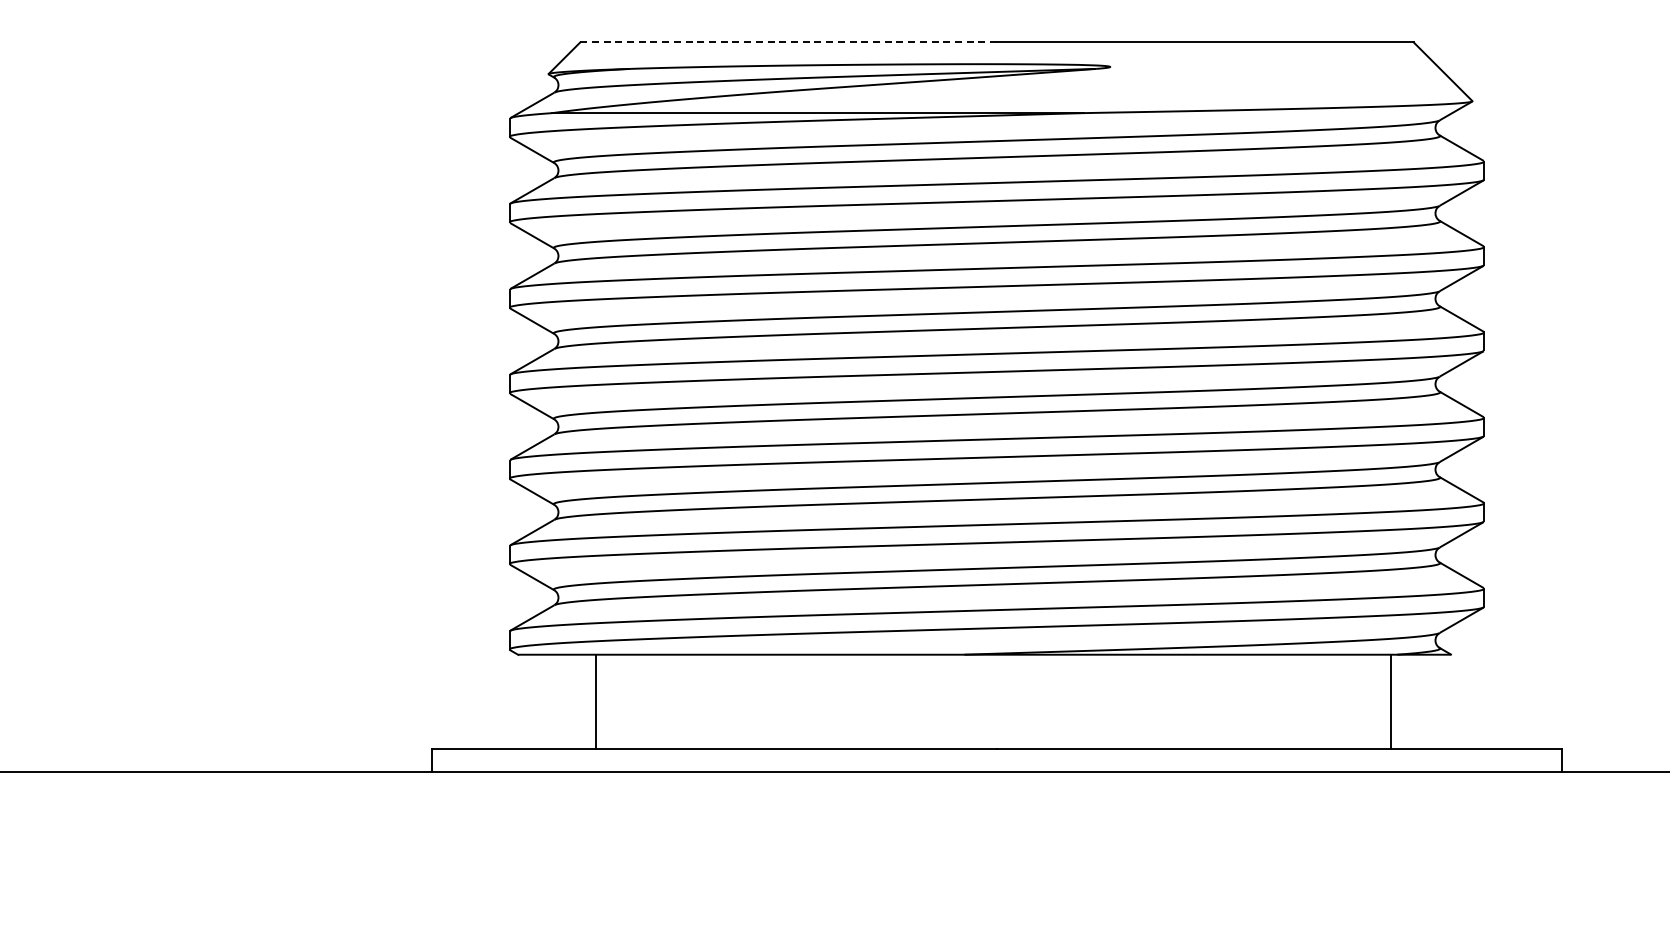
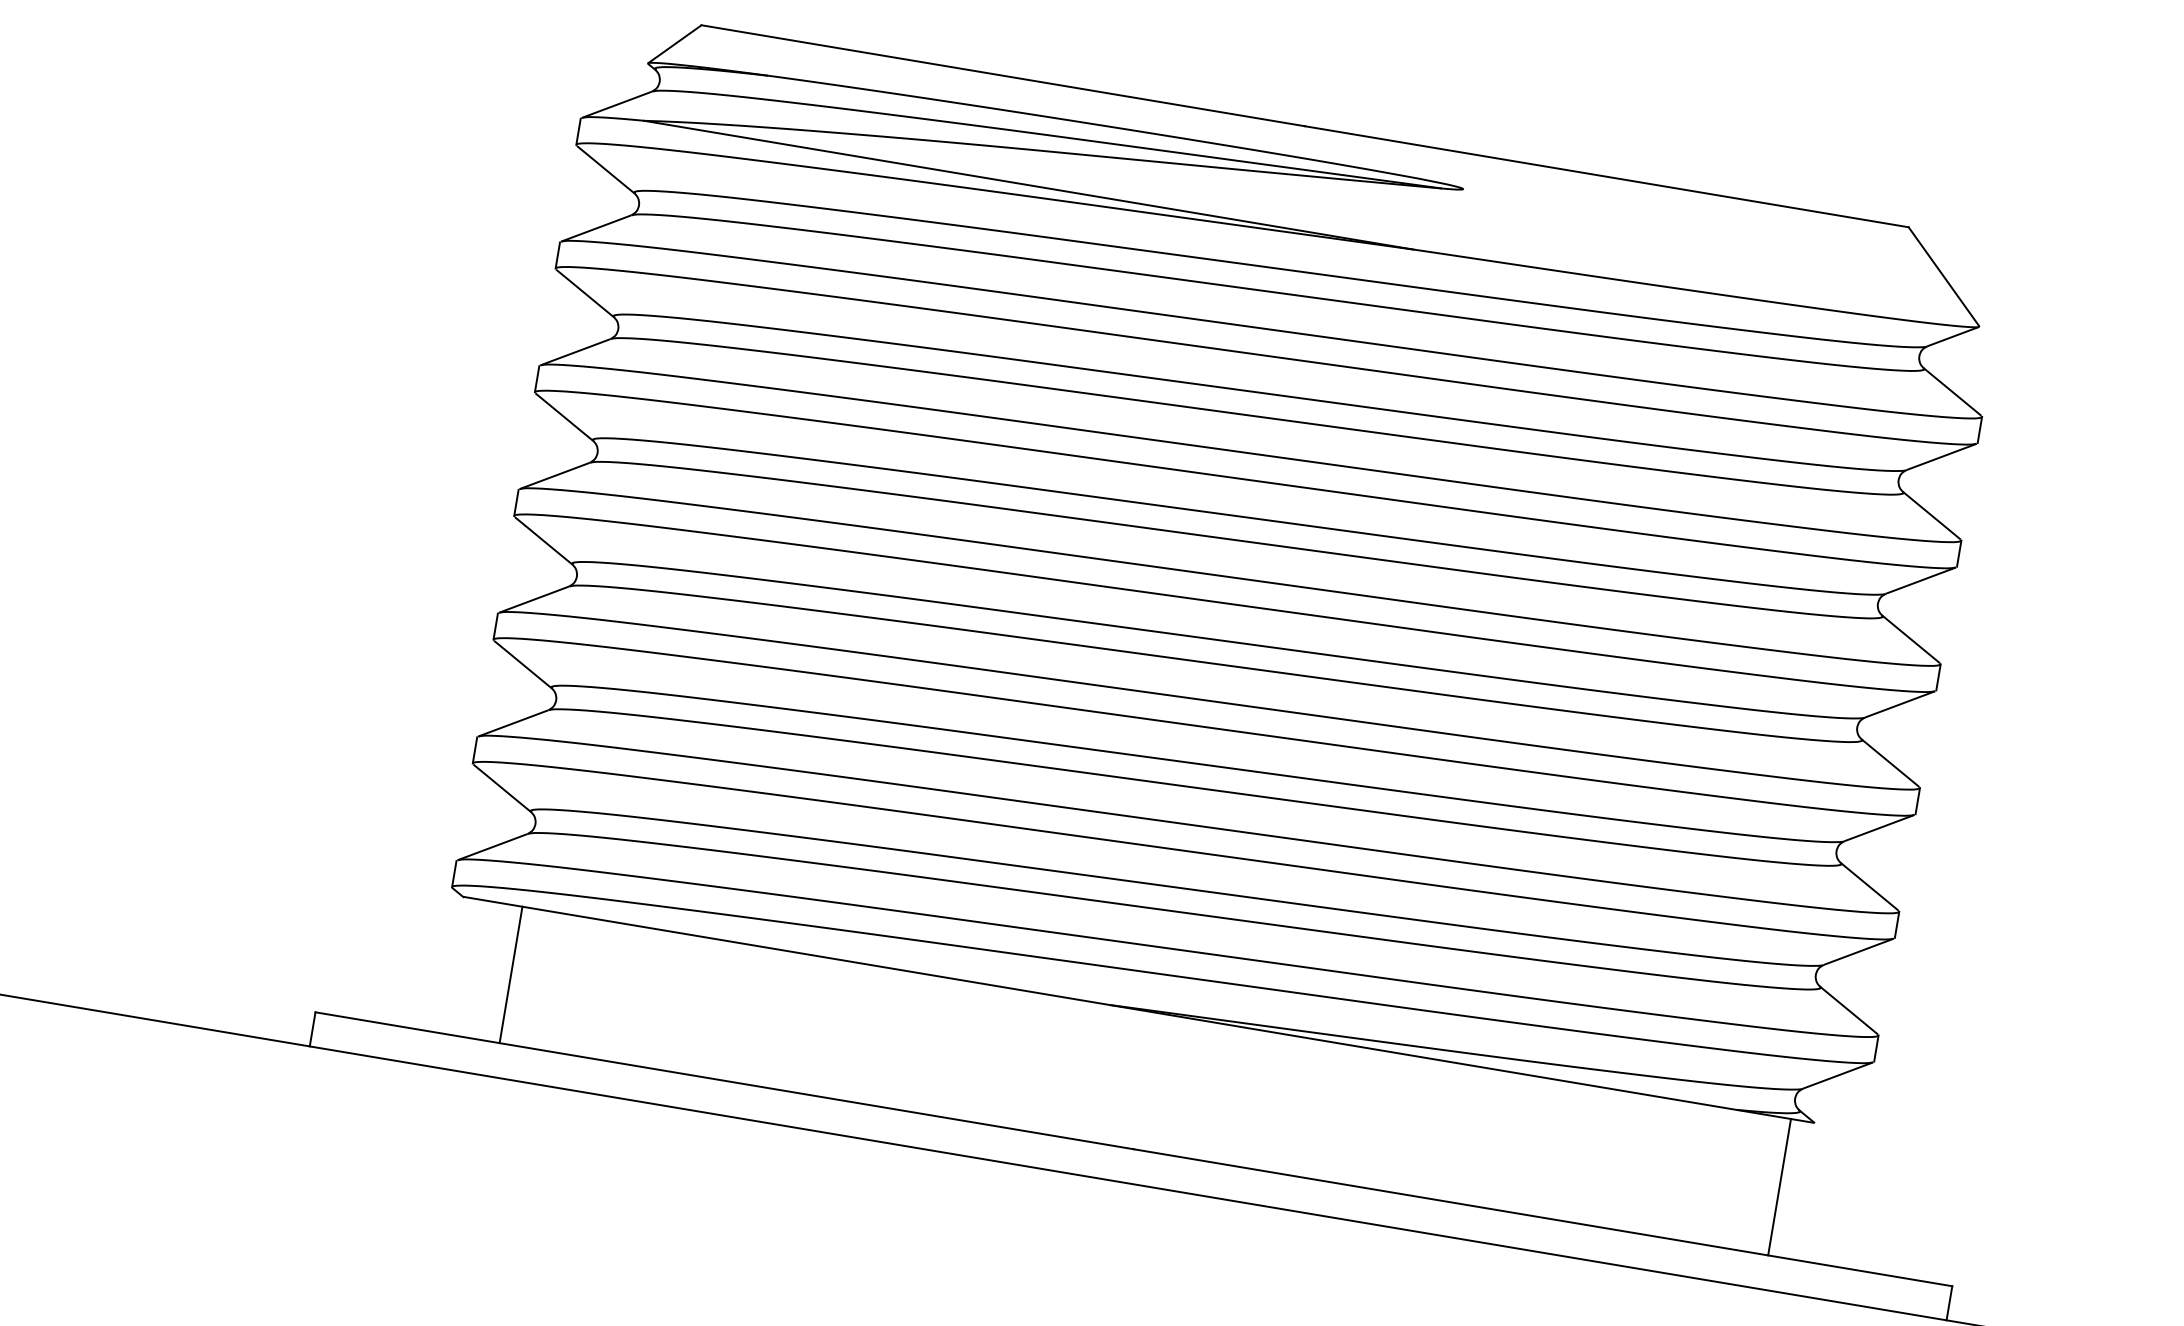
line: (789, 42) -> (1004, 75), dashed -> solid
line: (596, 701) -> (511, 974), moved
line: (1390, 701) -> (1778, 1186), moved

